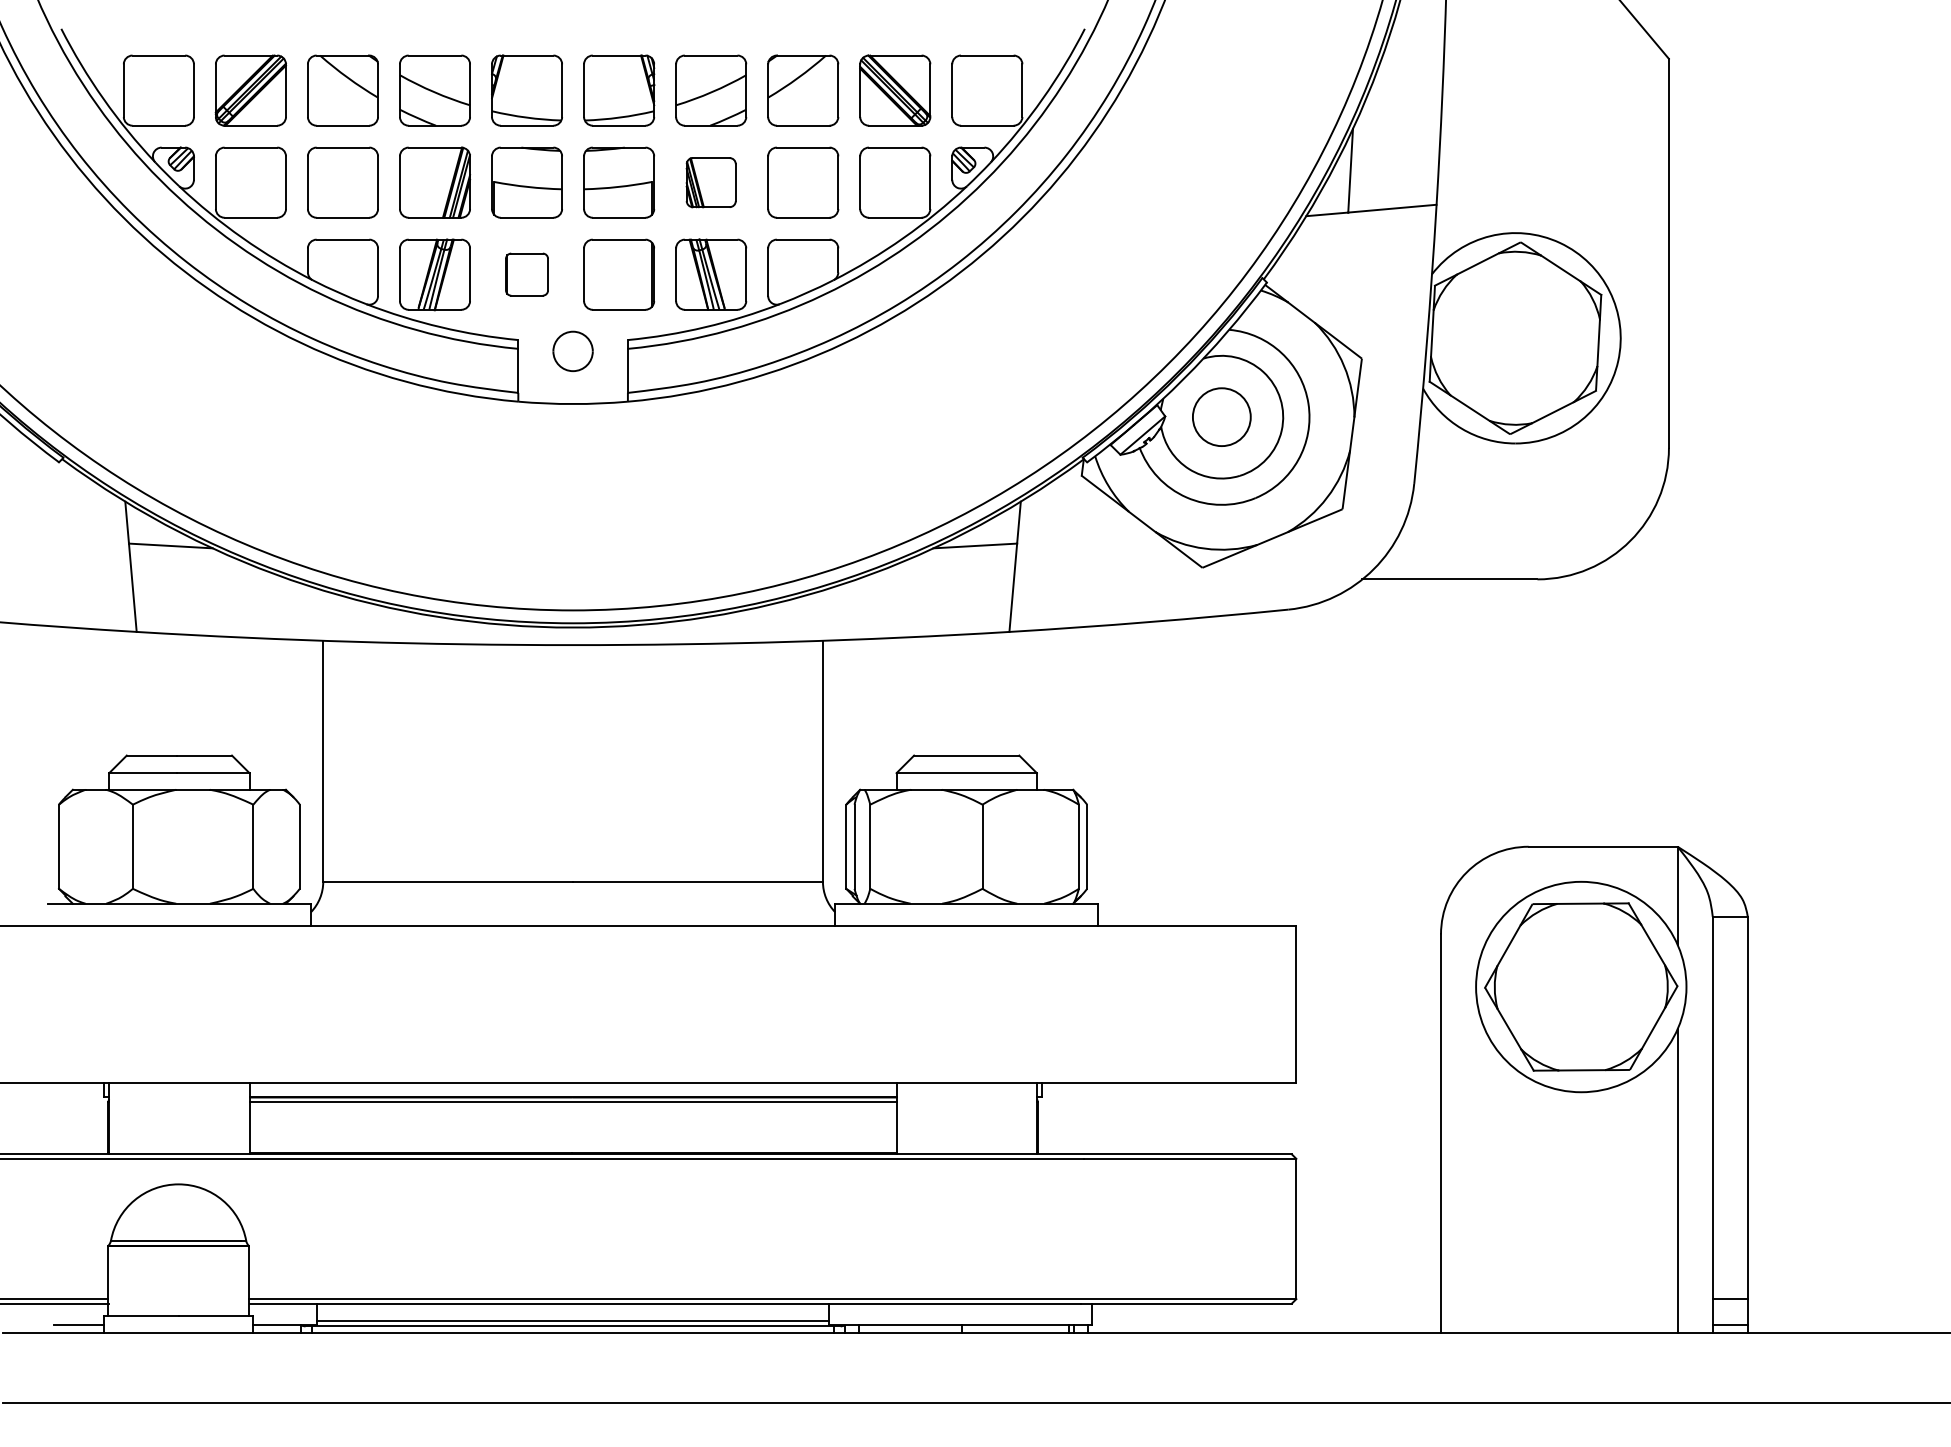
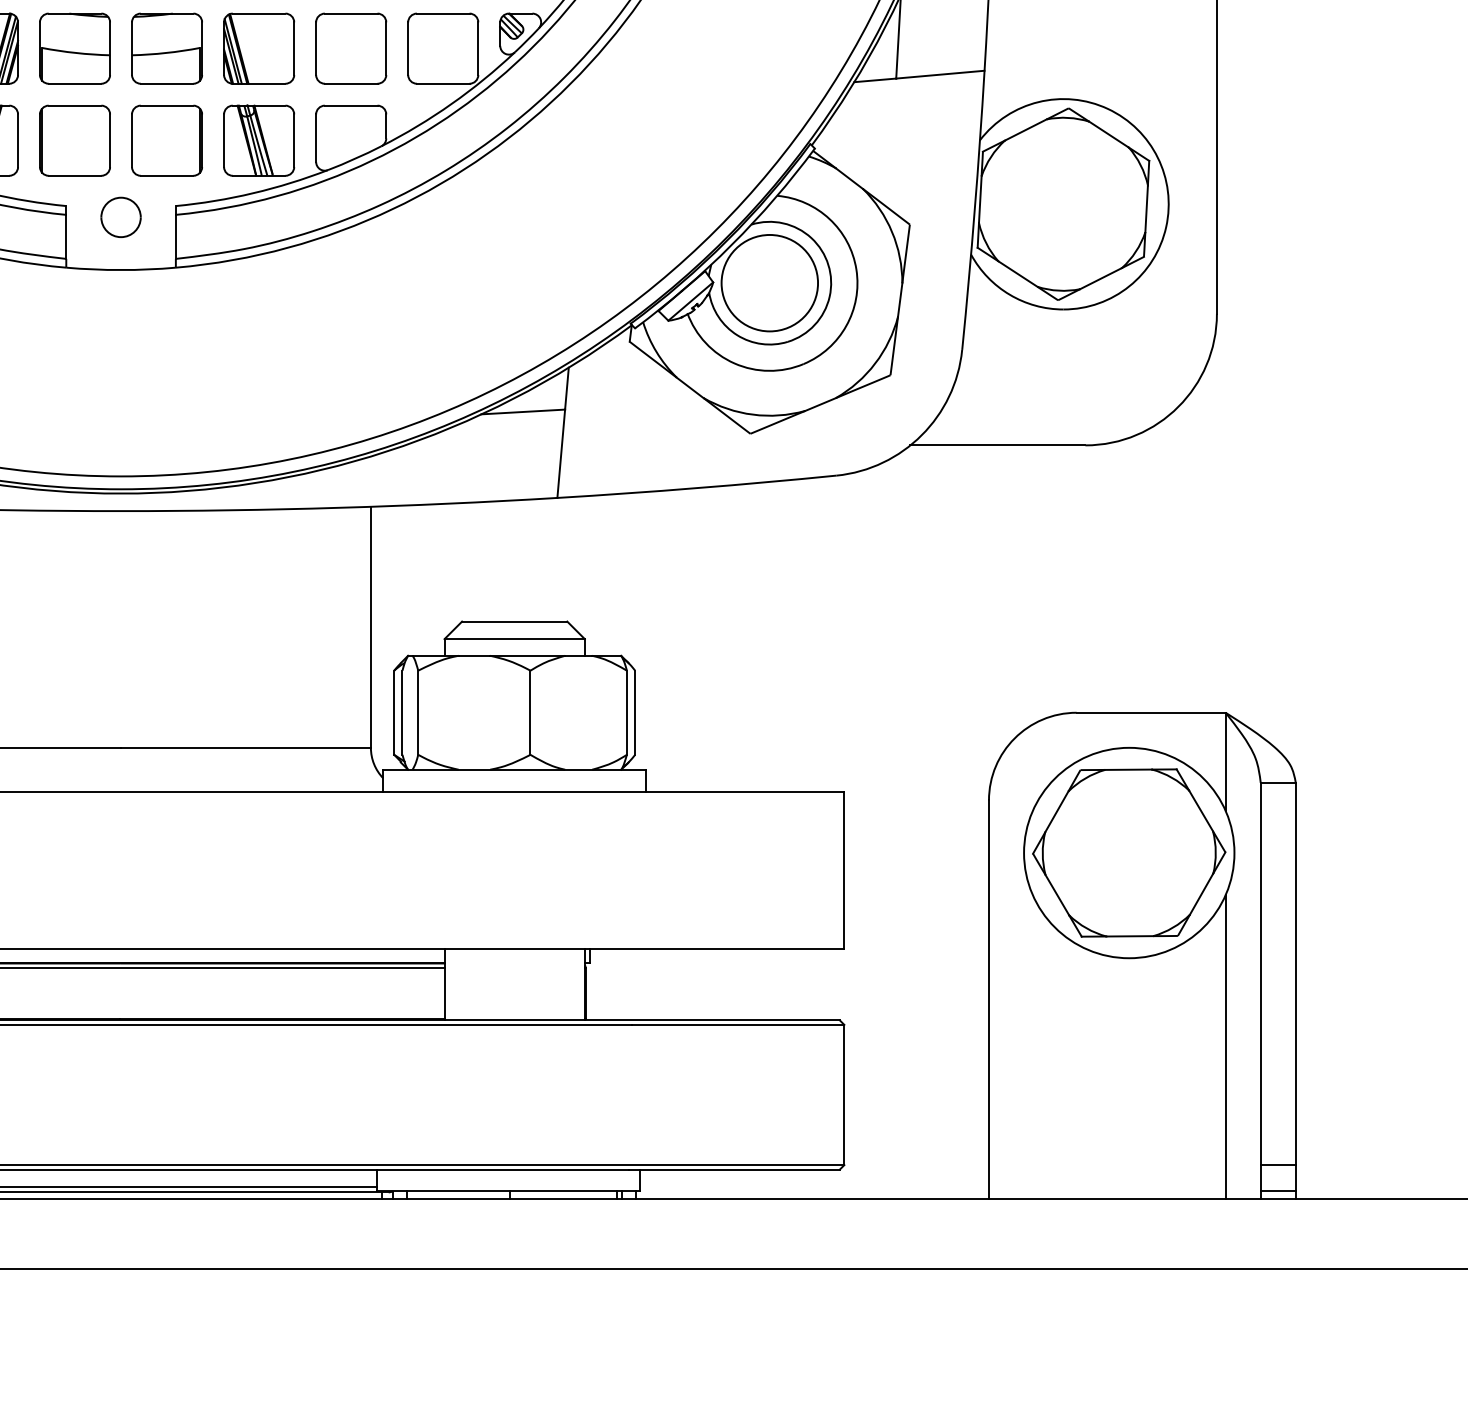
part: (711, 182) -> (259, 48), size x1.43
part: (526, 274) -> (74, 140), size x1.67
circle: (1221, 416) -> (769, 282), size x1.67

